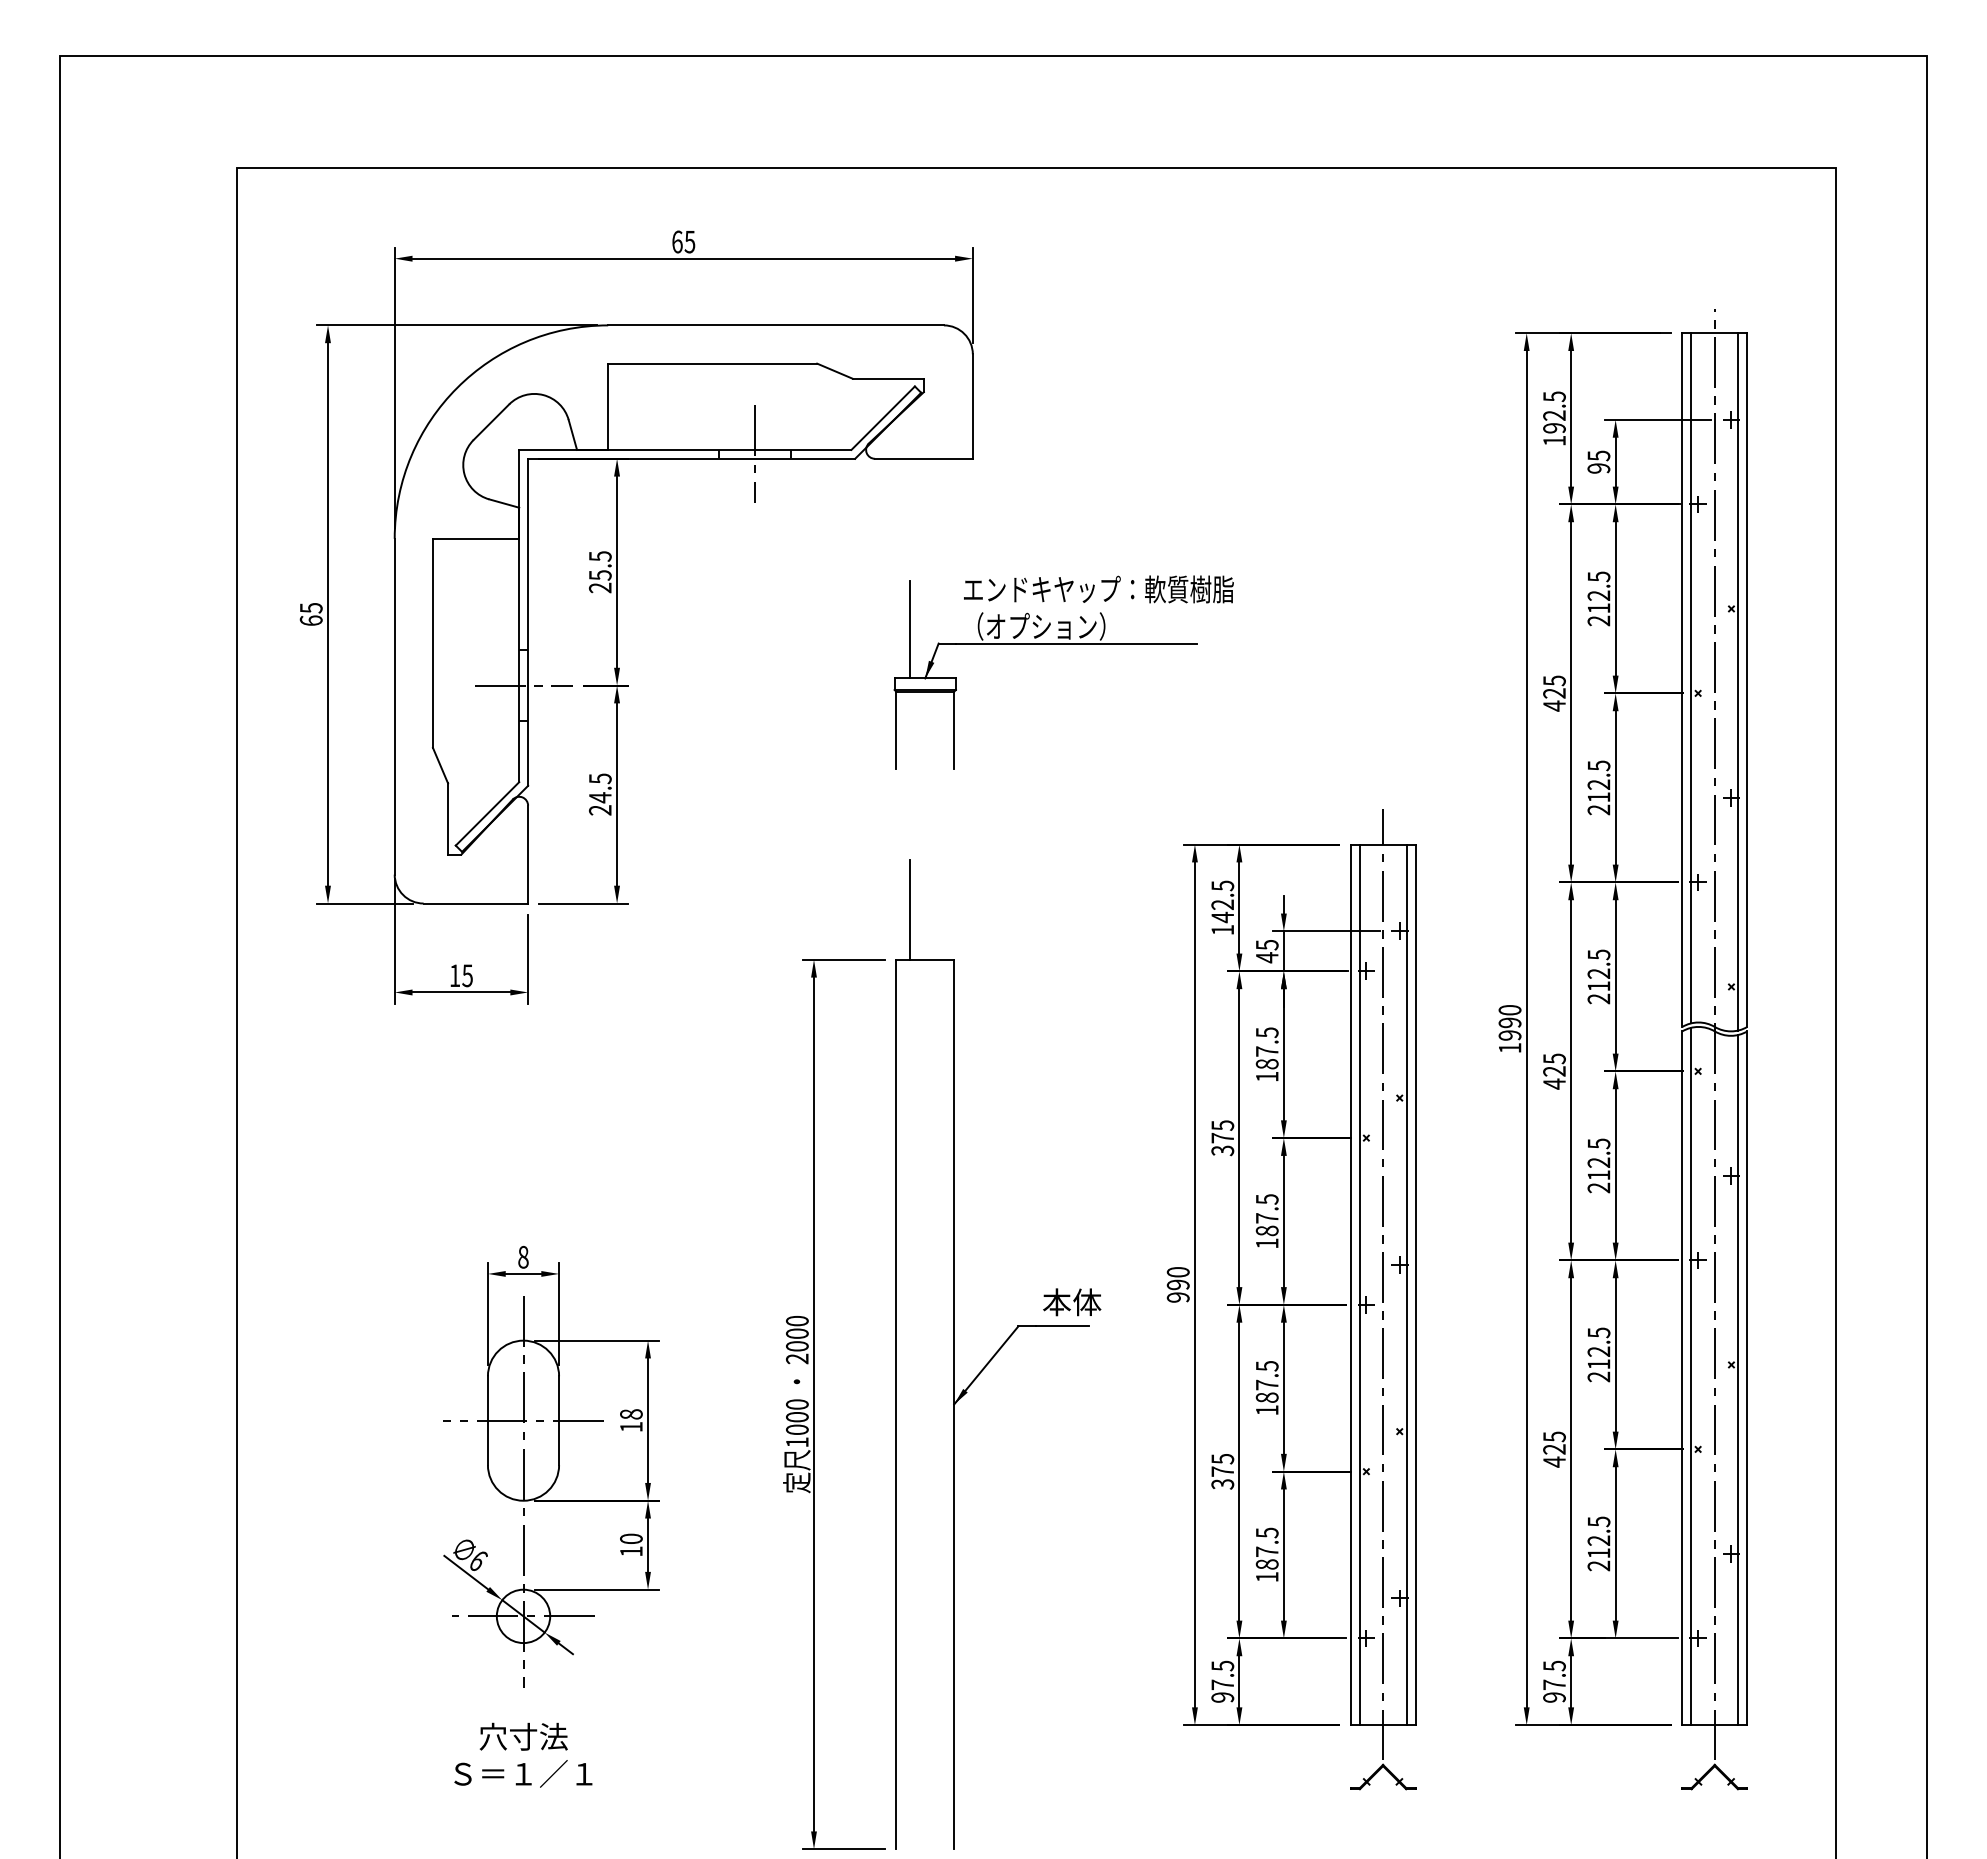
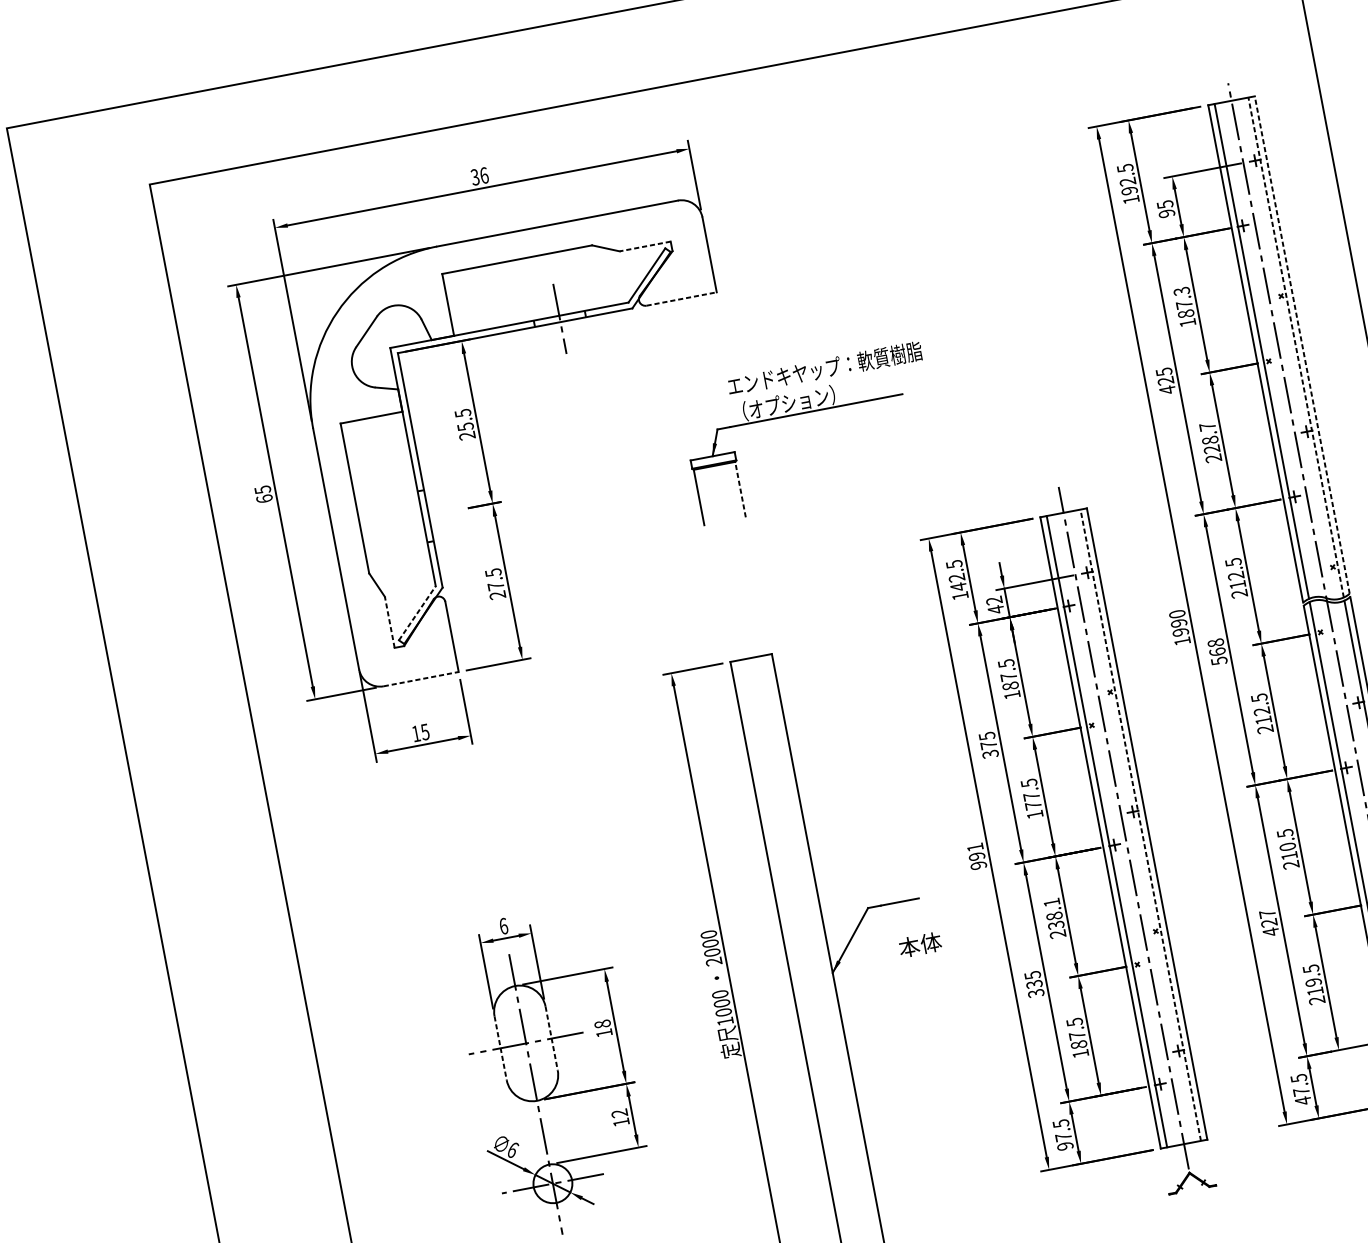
text: (683, 241) -> (479, 176), 65 -> 36
line: (888, 378) -> (645, 246), solid -> dashed
line: (923, 458) -> (681, 298), solid -> dashed
text: (1598, 598) -> (1184, 306), 212.5 -> 187.3
line: (909, 629) -> (694, 423), removed
line: (1747, 680) -> (1302, 345), solid -> dashed
line: (1738, 681) -> (1296, 347), solid -> dashed
line: (523, 685) -> (425, 516), removed
line: (954, 730) -> (740, 489), solid -> dashed
text: (1598, 781) -> (1209, 438), 212.5 -> 228.7
text: (600, 797) -> (496, 586), 24.5 -> 27.5
line: (487, 813) -> (417, 613), solid -> dashed
line: (448, 819) -> (390, 622), solid -> dashed
line: (476, 903) -> (421, 679), solid -> dashed
line: (909, 909) -> (732, 624), removed
text: (1266, 944) -> (993, 600), 45 -> 42
text: (1554, 1071) -> (1217, 652), 425 -> 568
text: (1266, 1230) -> (1032, 805), 187.5 -> 177.5
text: (523, 1256) -> (503, 925), 8 -> 6
text: (1177, 1272) -> (974, 847), 990 -> 991
line: (1406, 1284) -> (1140, 825), solid -> dashed
text: (1072, 1302) -> (920, 945), moved
text: (1598, 1351) -> (1287, 846), 212.5 -> 210.5
text: (1266, 1388) -> (1054, 918), 187.5 -> 238.1
line: (487, 1421) -> (500, 1048), solid -> dashed
line: (559, 1421) -> (552, 1039), solid -> dashed
text: (1554, 1436) -> (1267, 913), 425 -> 427
text: (1222, 1471) -> (1034, 984), 375 -> 335
text: (631, 1538) -> (619, 1113), 10 -> 12
text: (1599, 1540) -> (1313, 982), 212.5 -> 219.5
text: (1554, 1697) -> (1303, 1100), 97.5 -> 47.5

